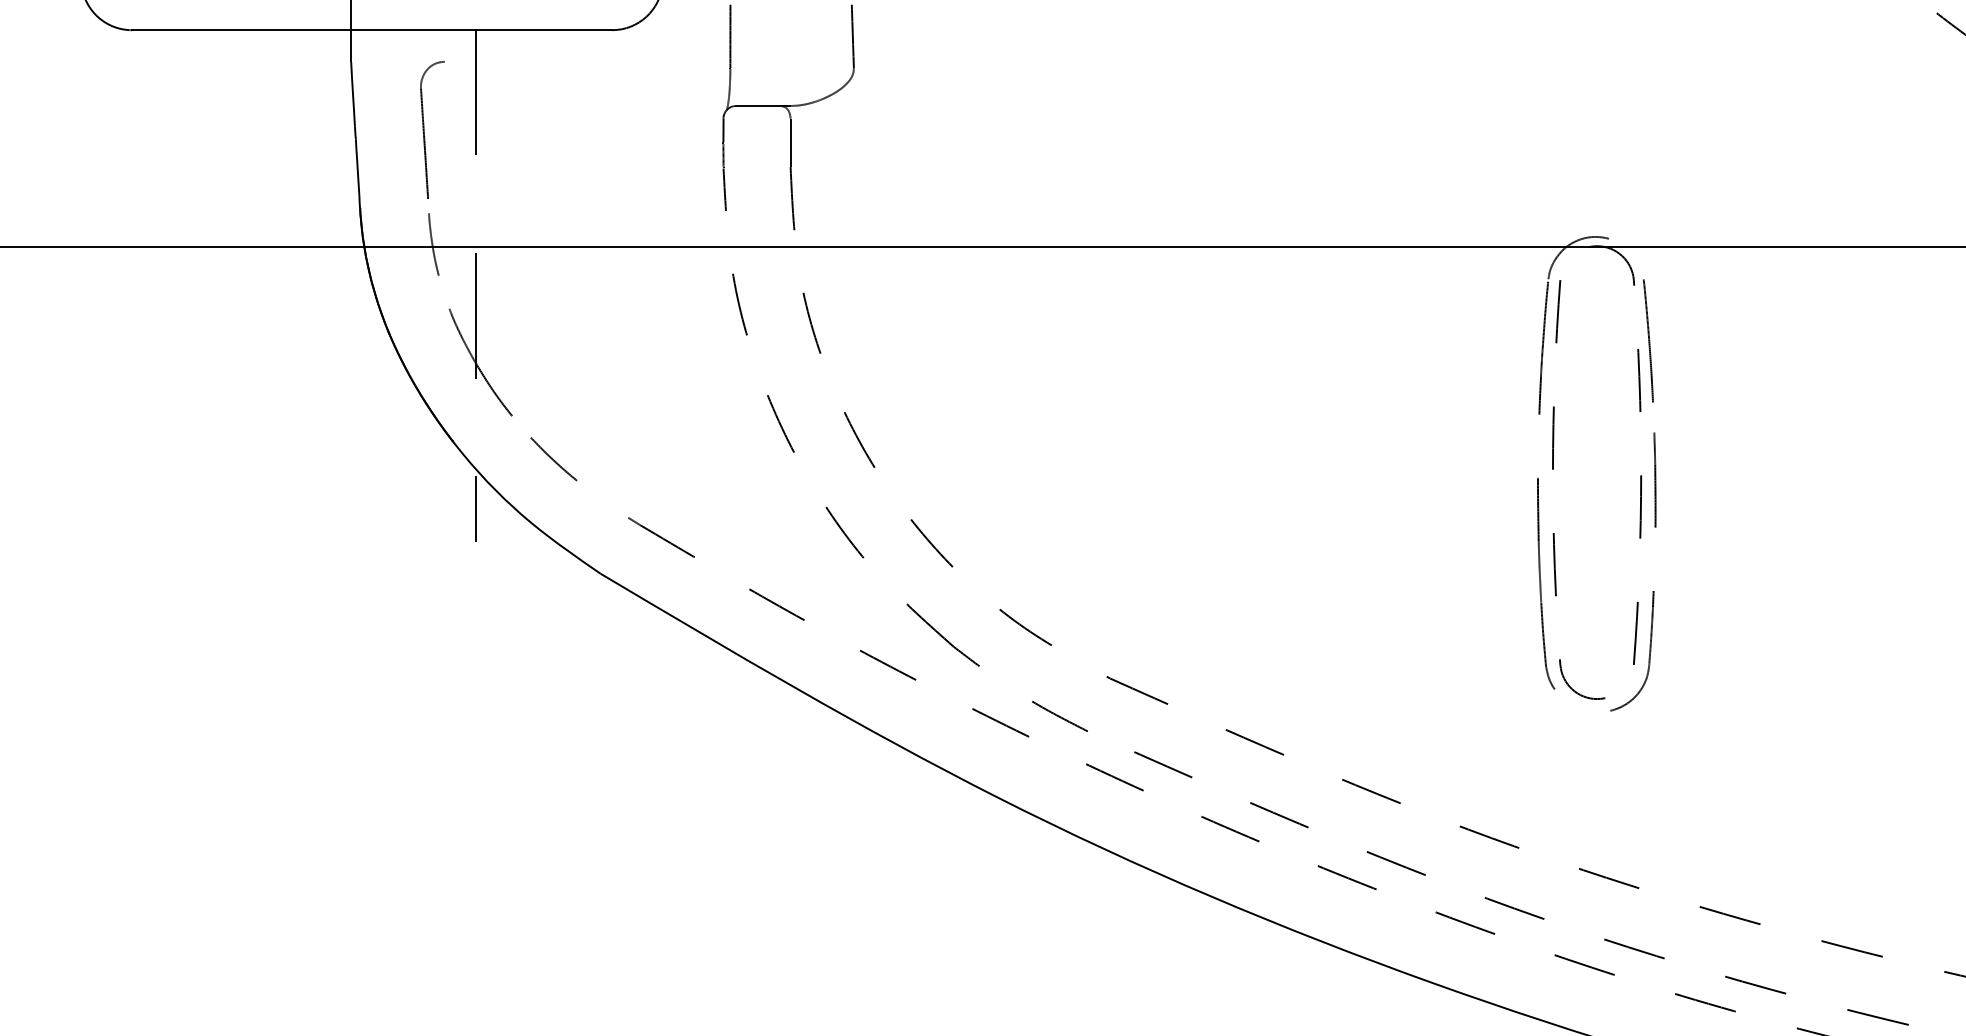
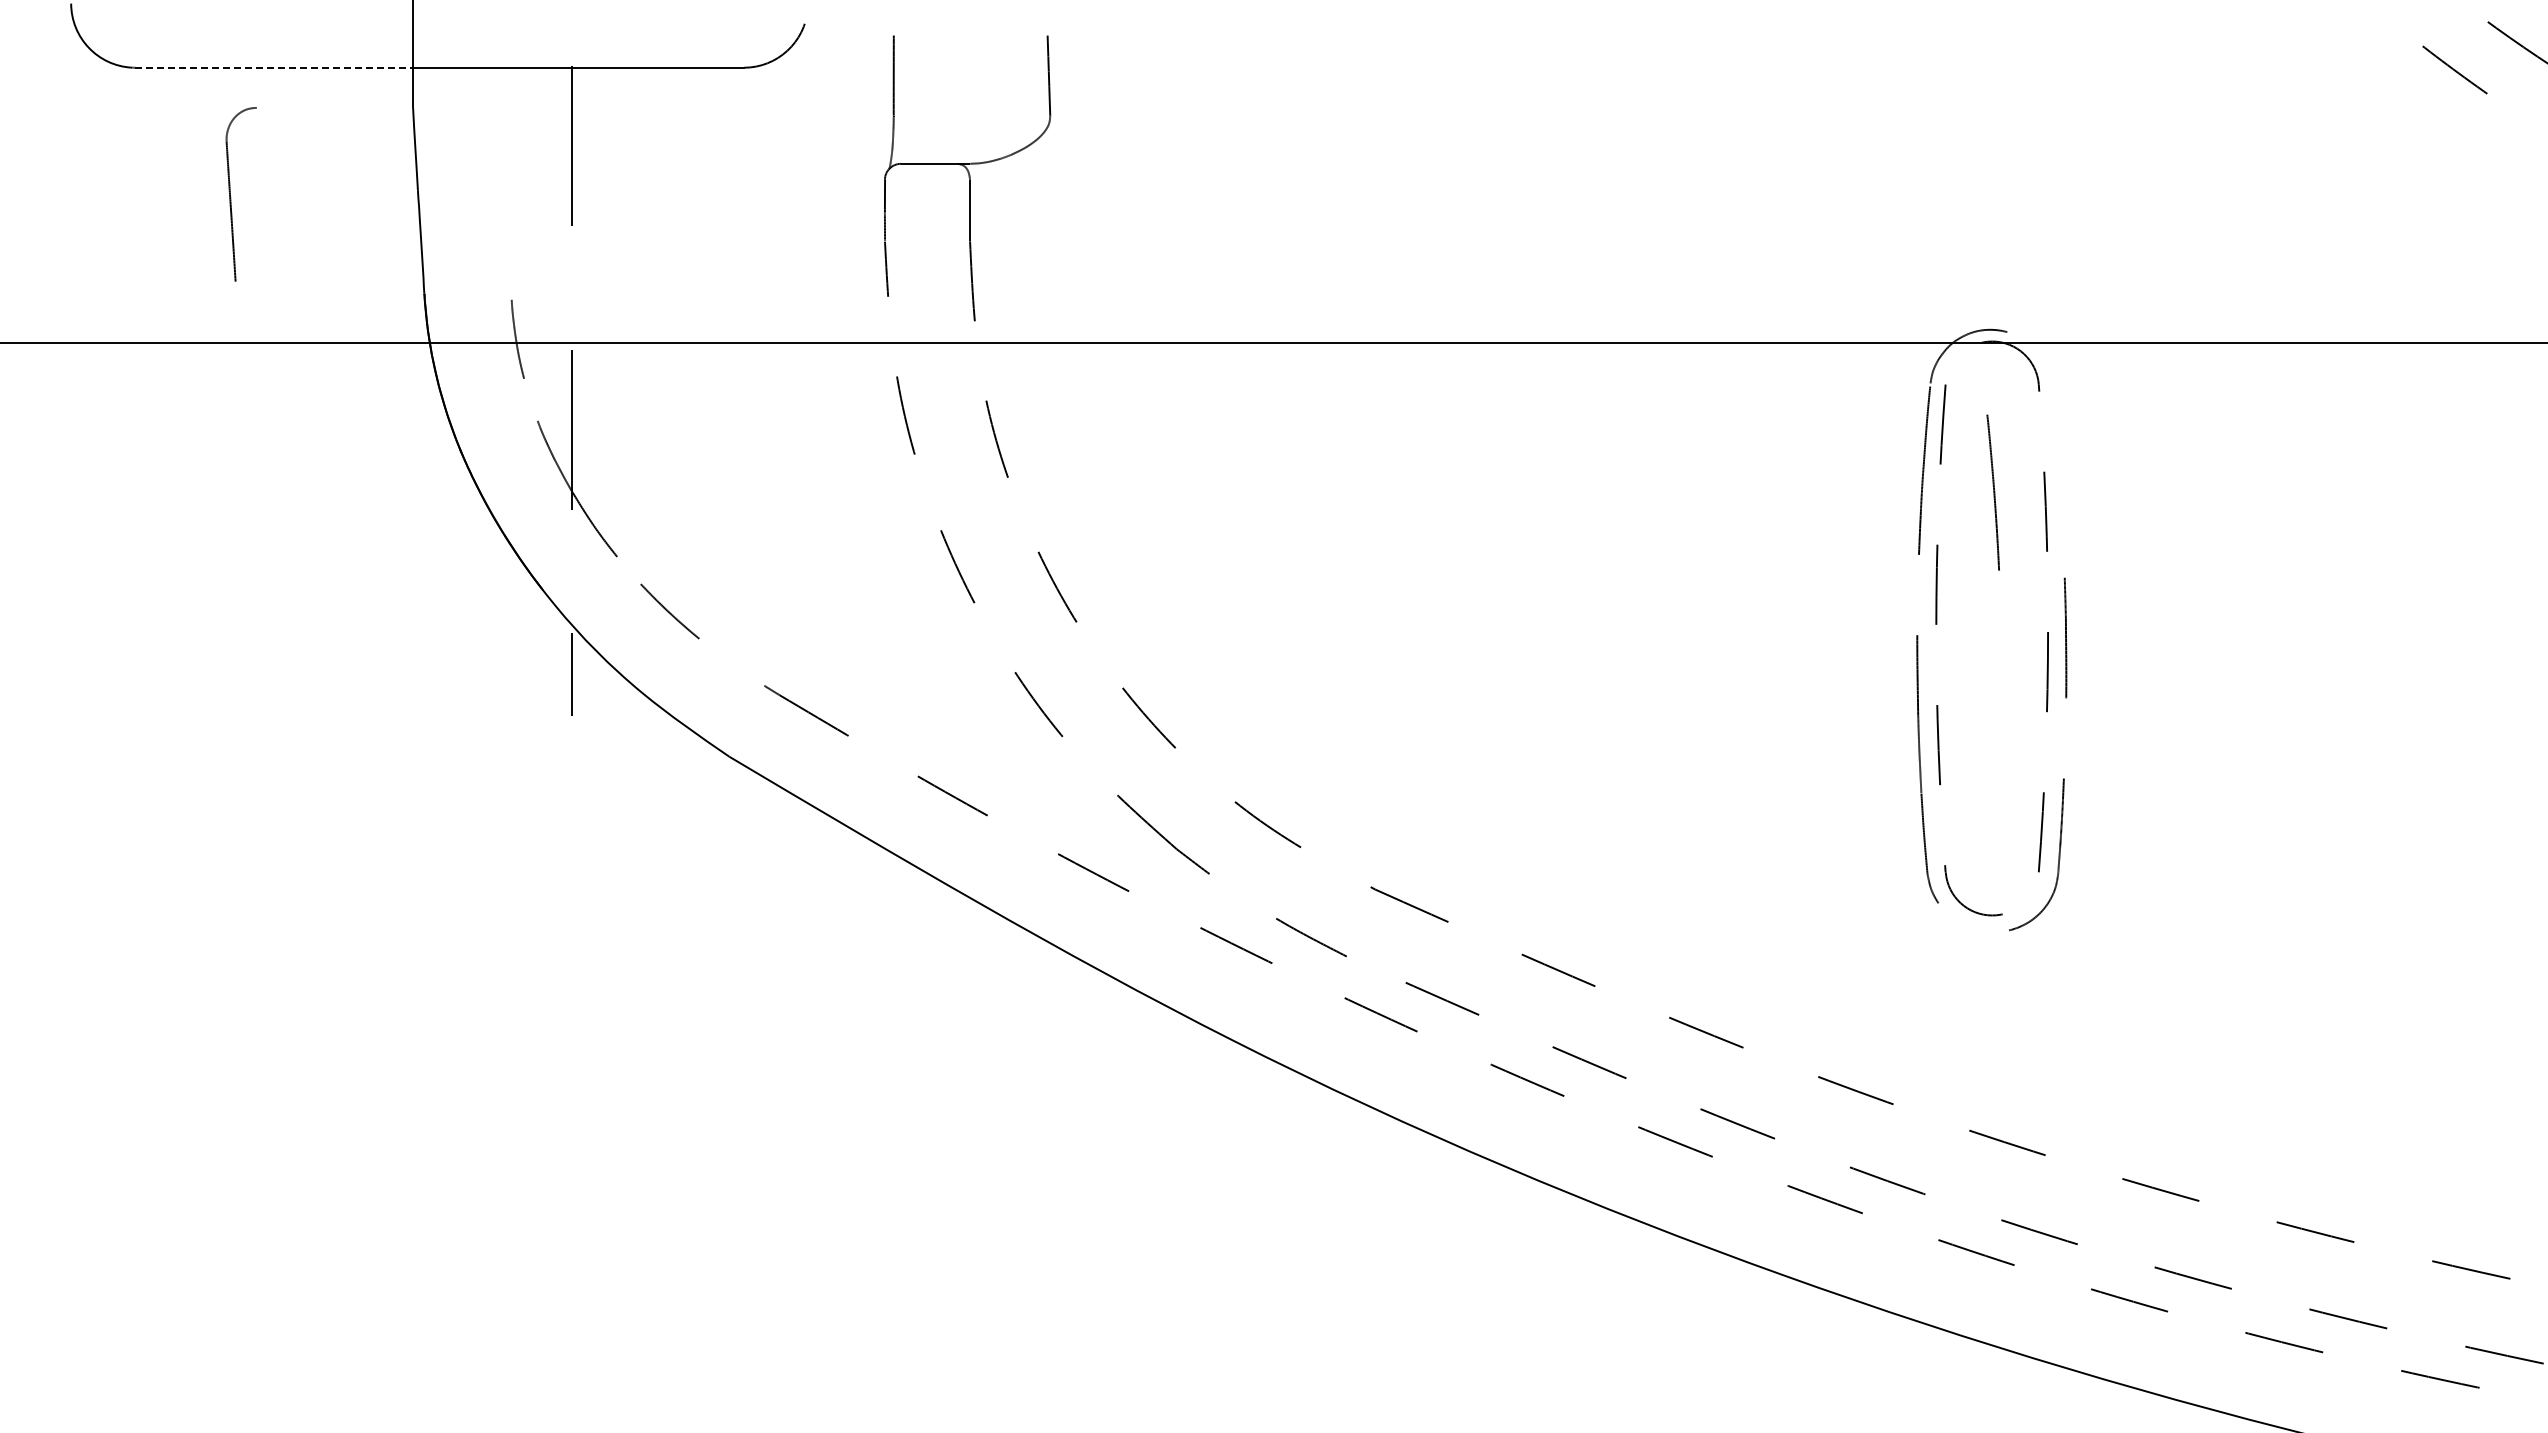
line: (241, 29) -> (274, 67), solid -> dashed
part: (424, 132) -> (231, 197), moved
part: (1647, 340) -> (1992, 492), moved

